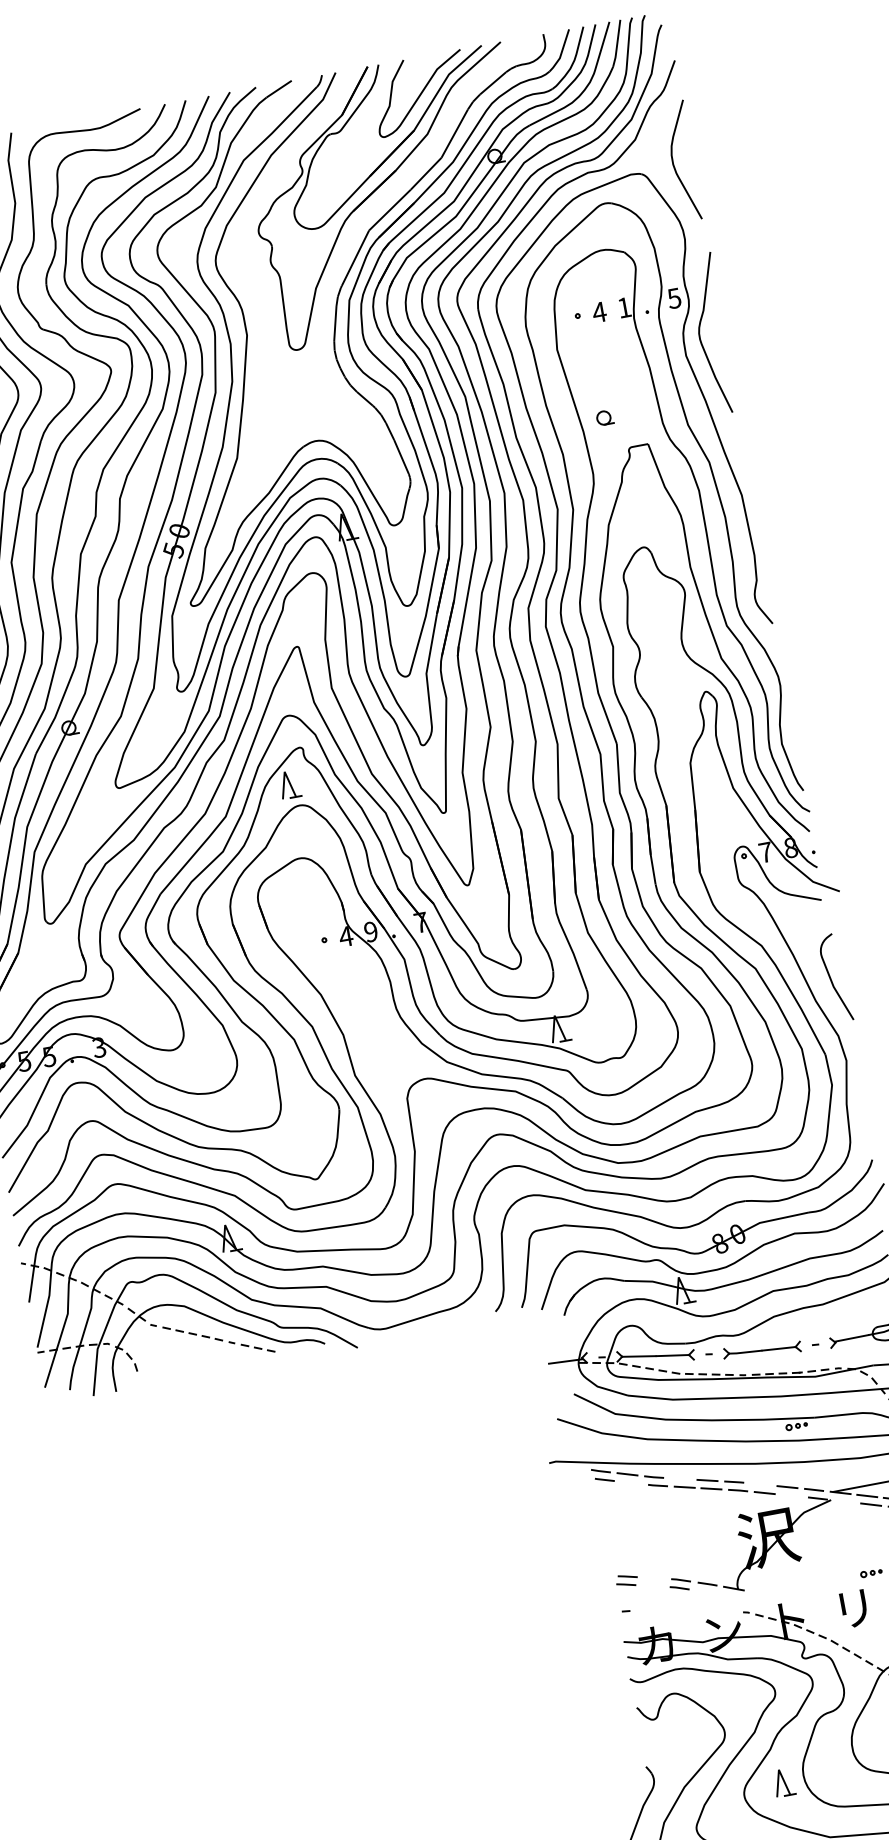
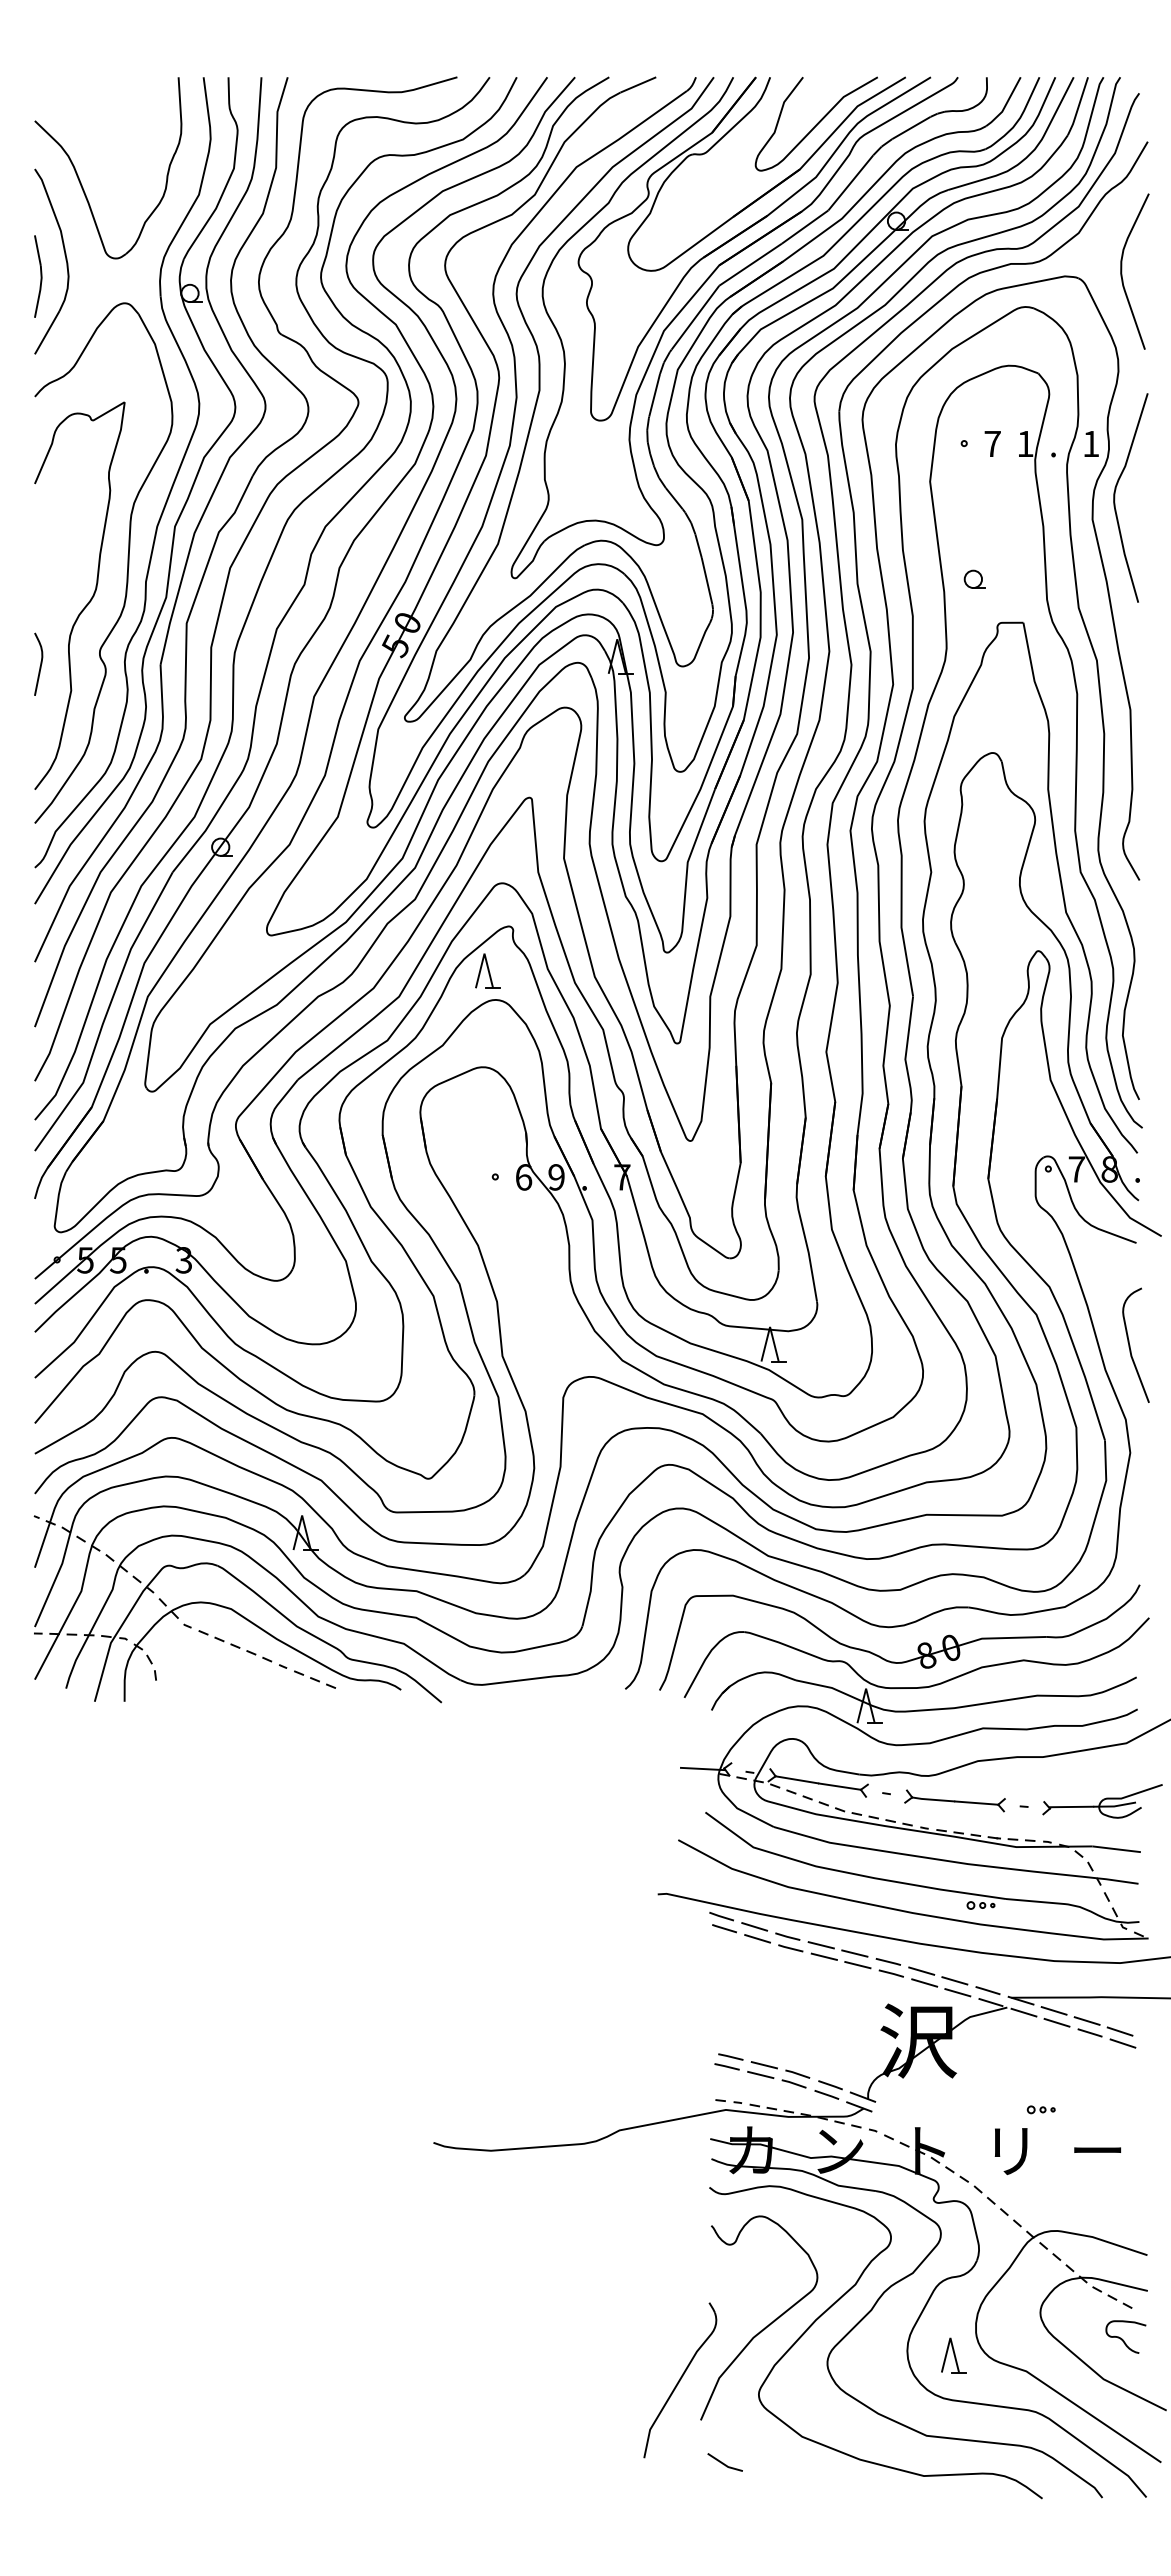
part: (352, 241) -> (695, 295), added
text: (673, 298) -> (1090, 444), 5 -> 1
text: (599, 312) -> (992, 443), 4 -> 7
text: (345, 936) -> (523, 1177), 4 -> 6
line: (680, 1479) -> (820, 1945), added
line: (631, 1482) -> (757, 1938), added
line: (760, 1483) -> (921, 1970), added
line: (791, 1495) -> (957, 1992), added
line: (844, 1501) -> (1023, 2012), added
line: (653, 1578) -> (763, 2065), added
line: (652, 1585) -> (760, 2074), added
part: (577, 1636) -> (652, 2120), added
part: (783, 1782) -> (953, 2355), moved

